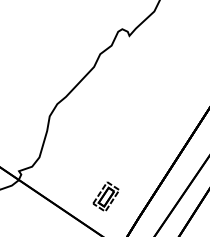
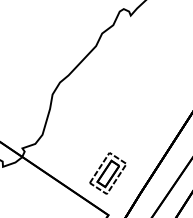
part: (105, 196) -> (107, 173), size x1.43

